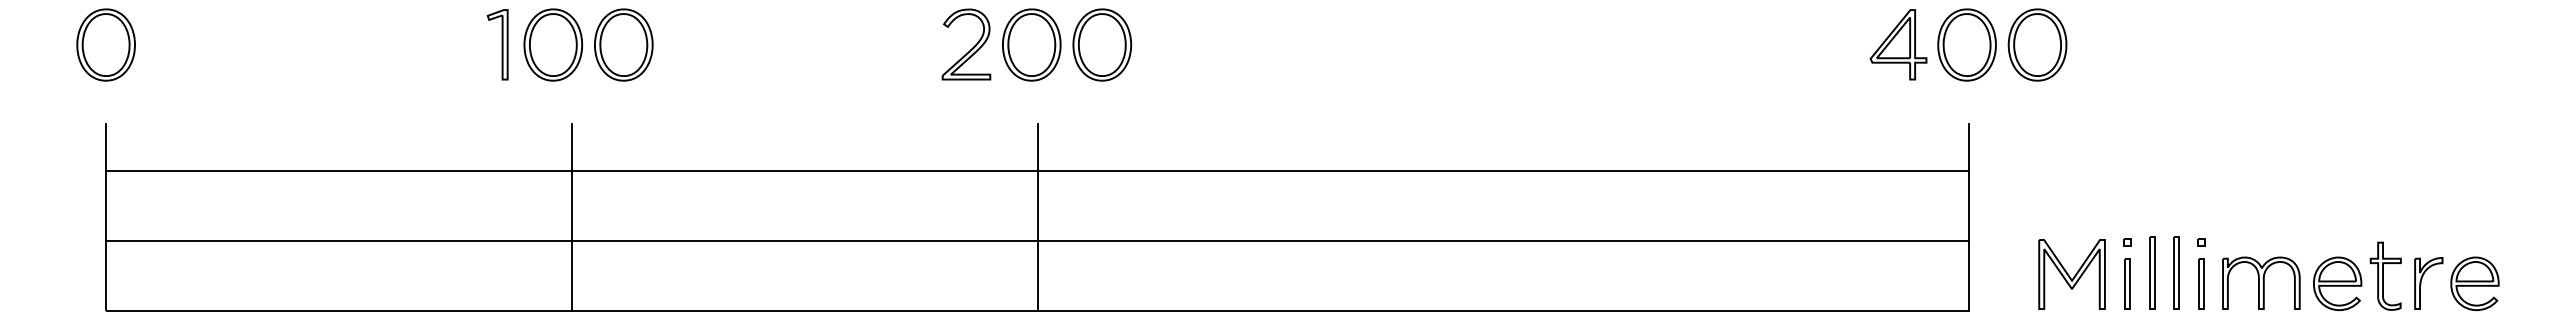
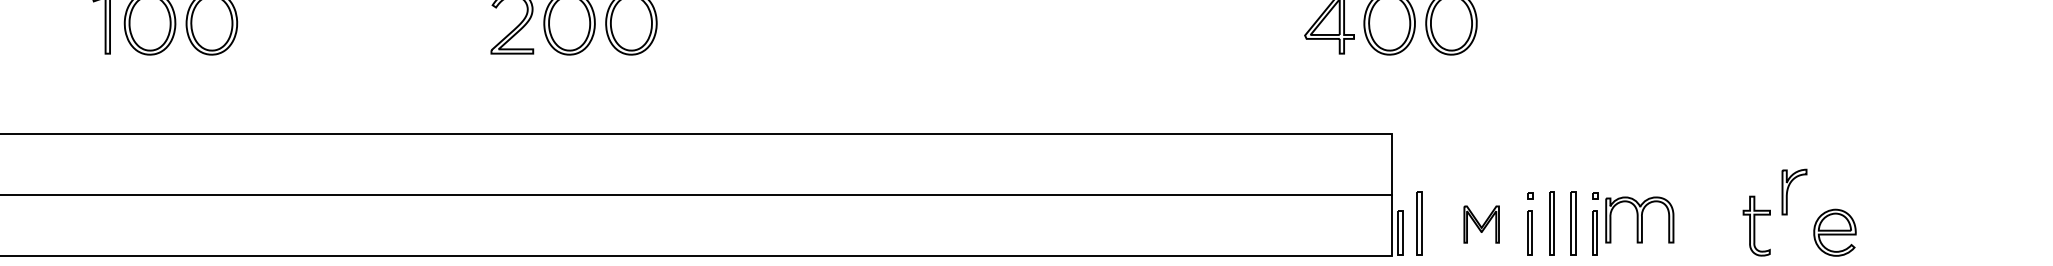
line: (1969, 147) -> (1391, 113), removed
line: (571, 217) -> (166, 174), removed
line: (1037, 217) -> (574, 174), removed
part: (2001, 272) -> (1419, 222), added
part: (2071, 274) -> (1481, 224), size x0.6
part: (2261, 282) -> (1639, 219), moved
part: (1979, 283) -> (1400, 232), added
part: (2337, 283) -> (1714, 232), removed
part: (2421, 283) -> (1788, 192), moved

